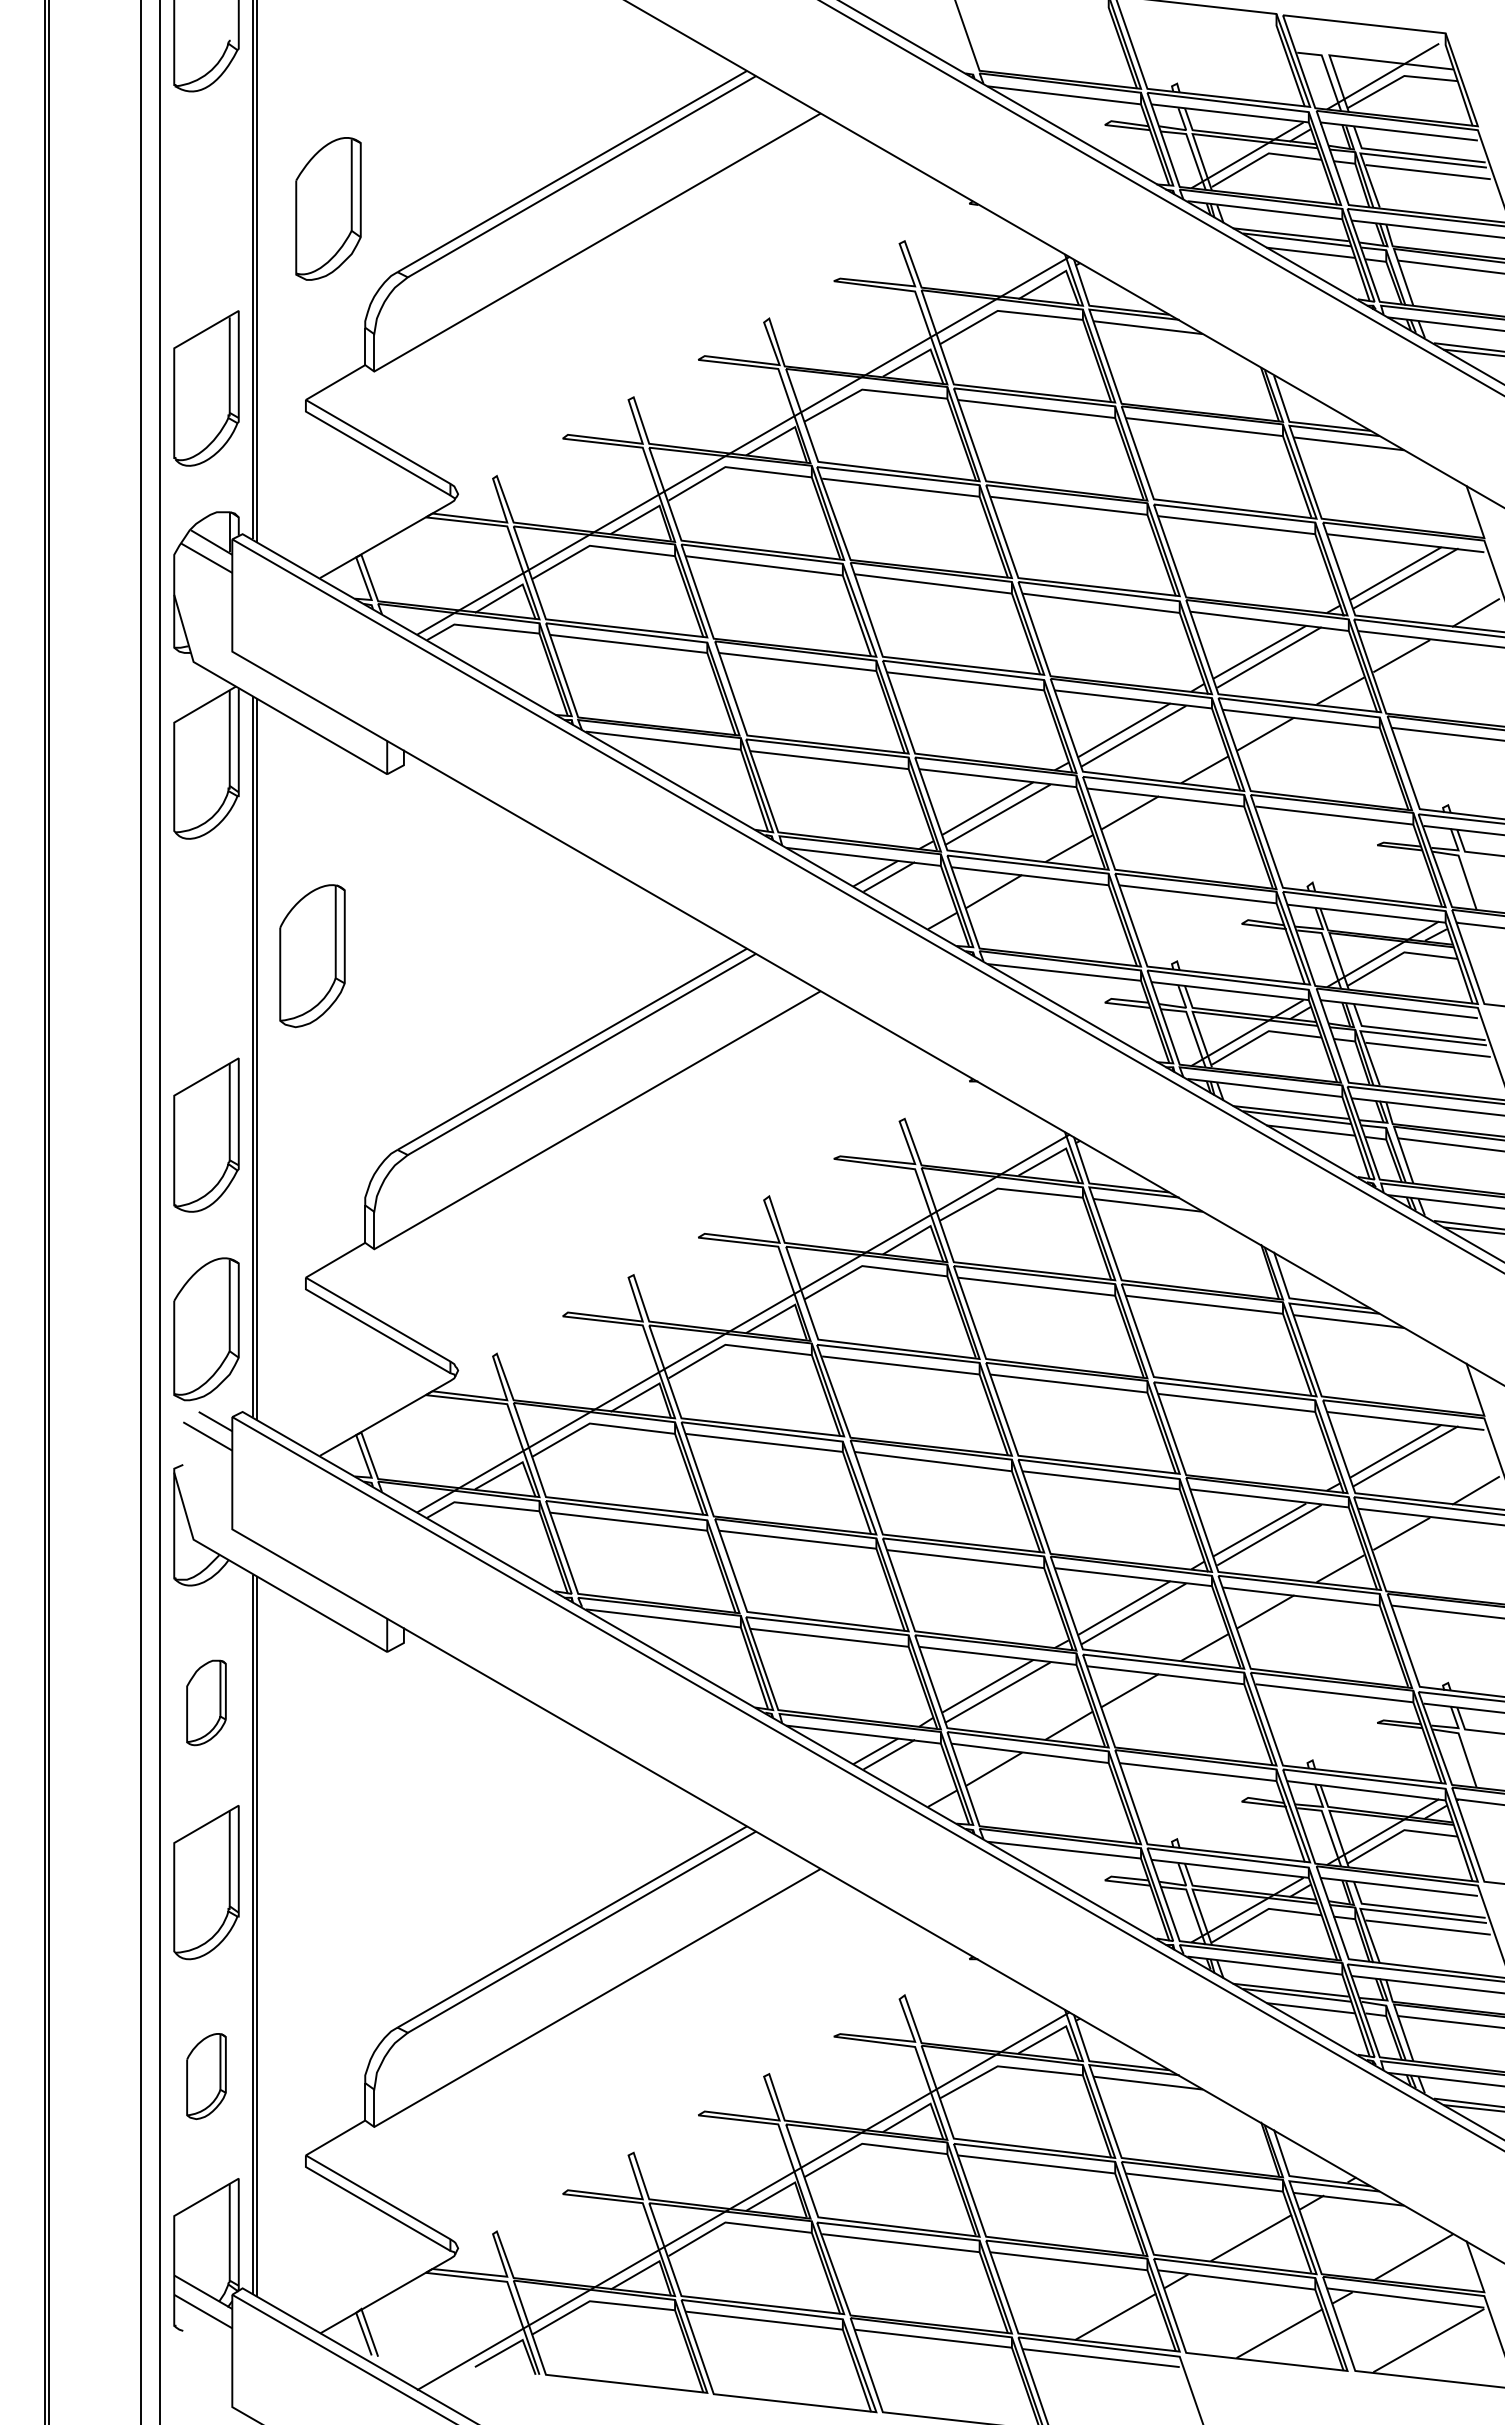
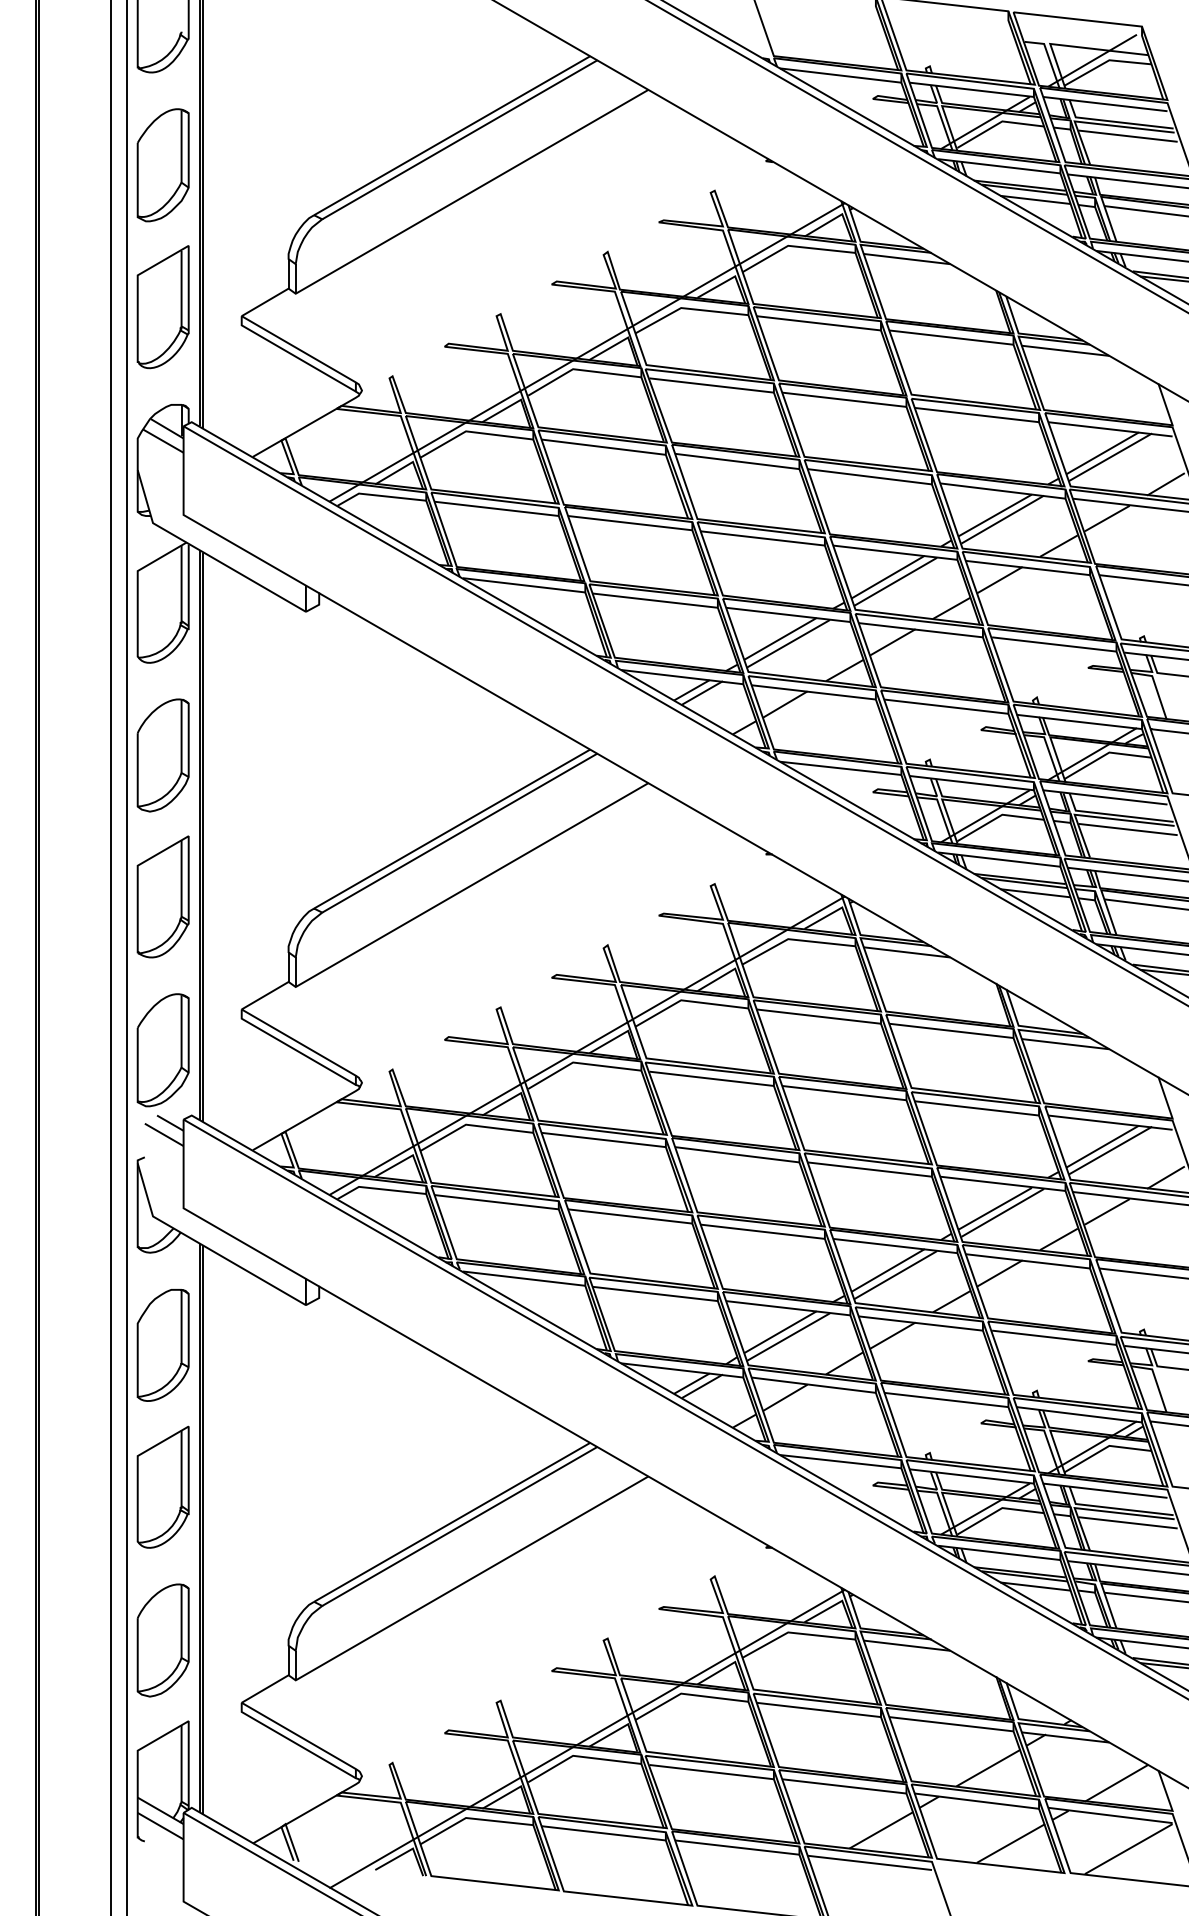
part: (328, 208) -> (163, 164), moved
part: (312, 956) -> (163, 755), moved
part: (206, 1702) -> (163, 1345), size x1.67
part: (206, 2076) -> (163, 1640), size x1.67

